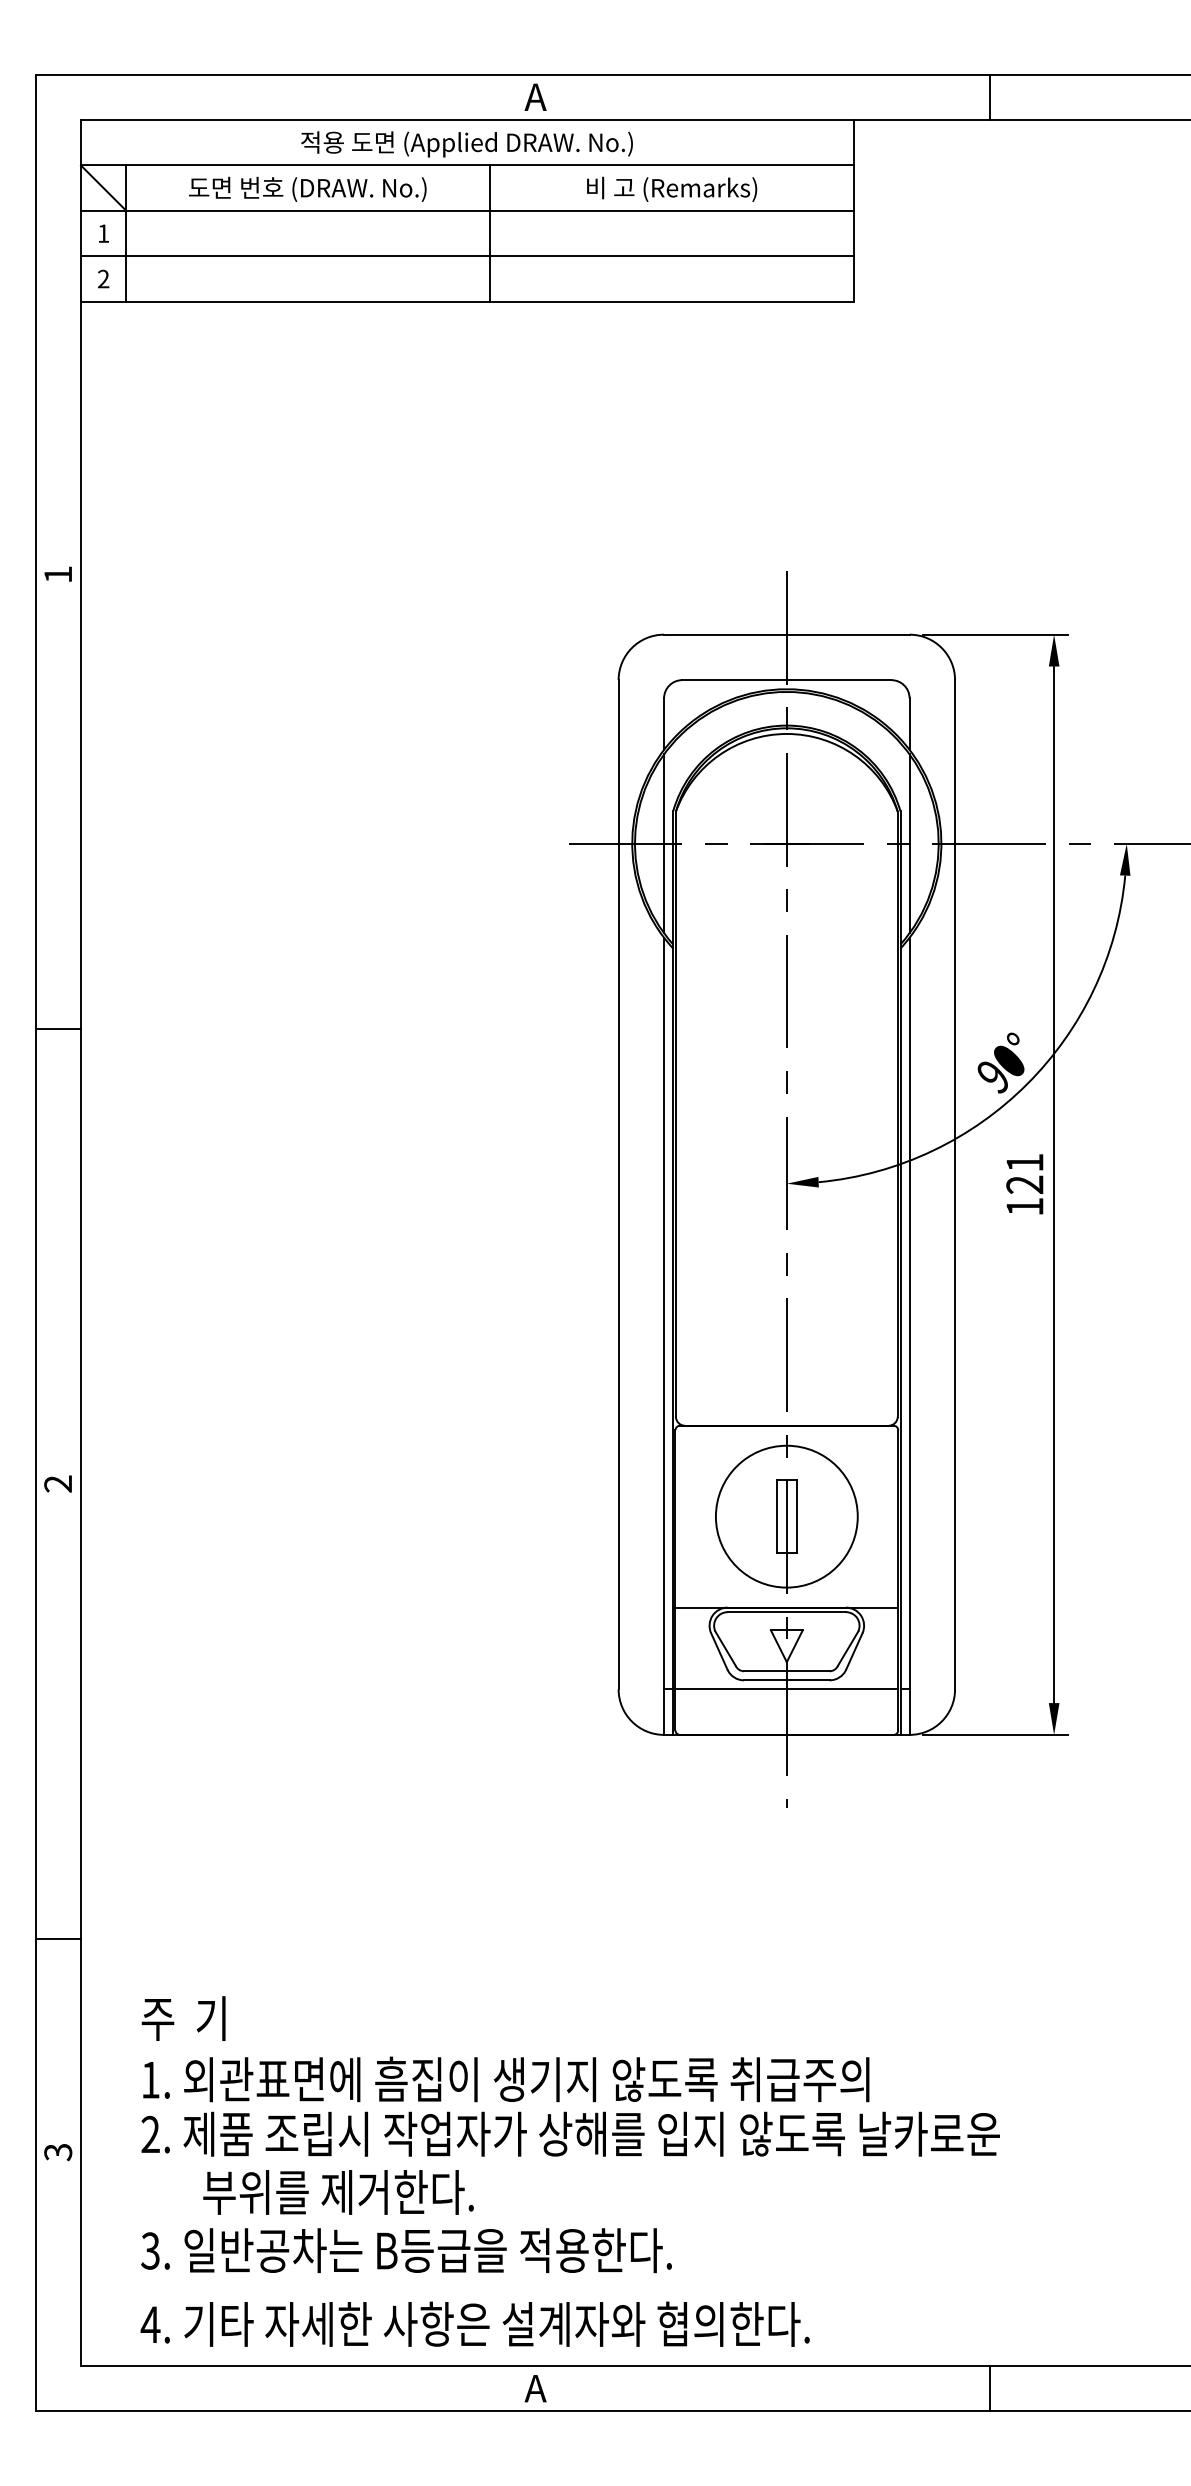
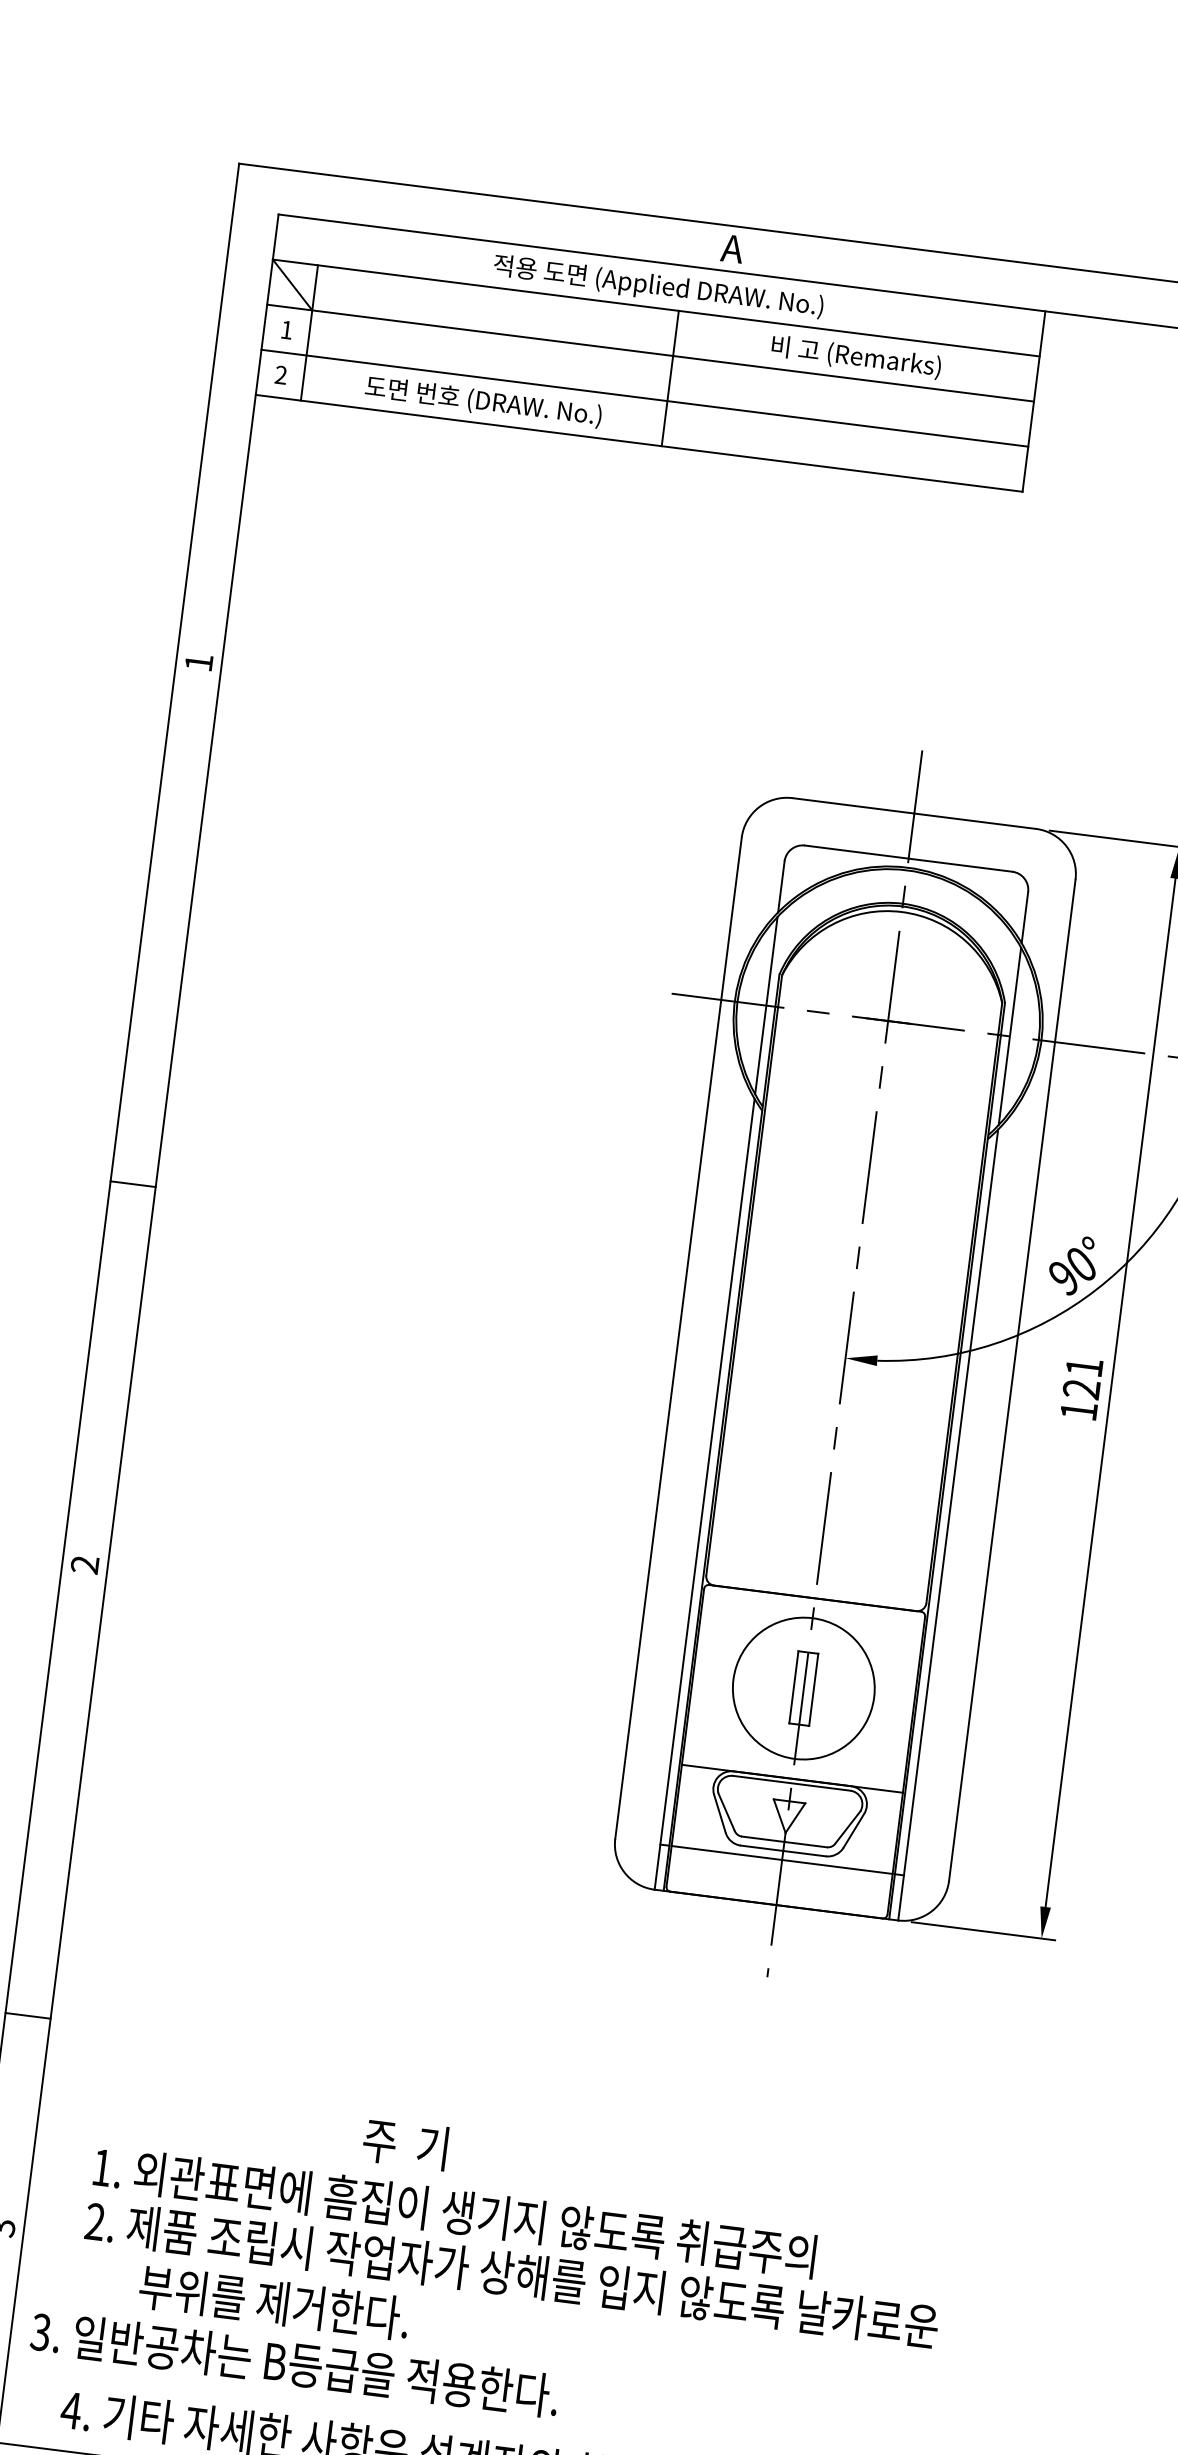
text: (307, 188) -> (483, 401), moved
line: (58, 1029) -> (133, 1184), moved
text: (183, 2018) -> (405, 2144), moved
text: (406, 2250) -> (294, 2363), moved

